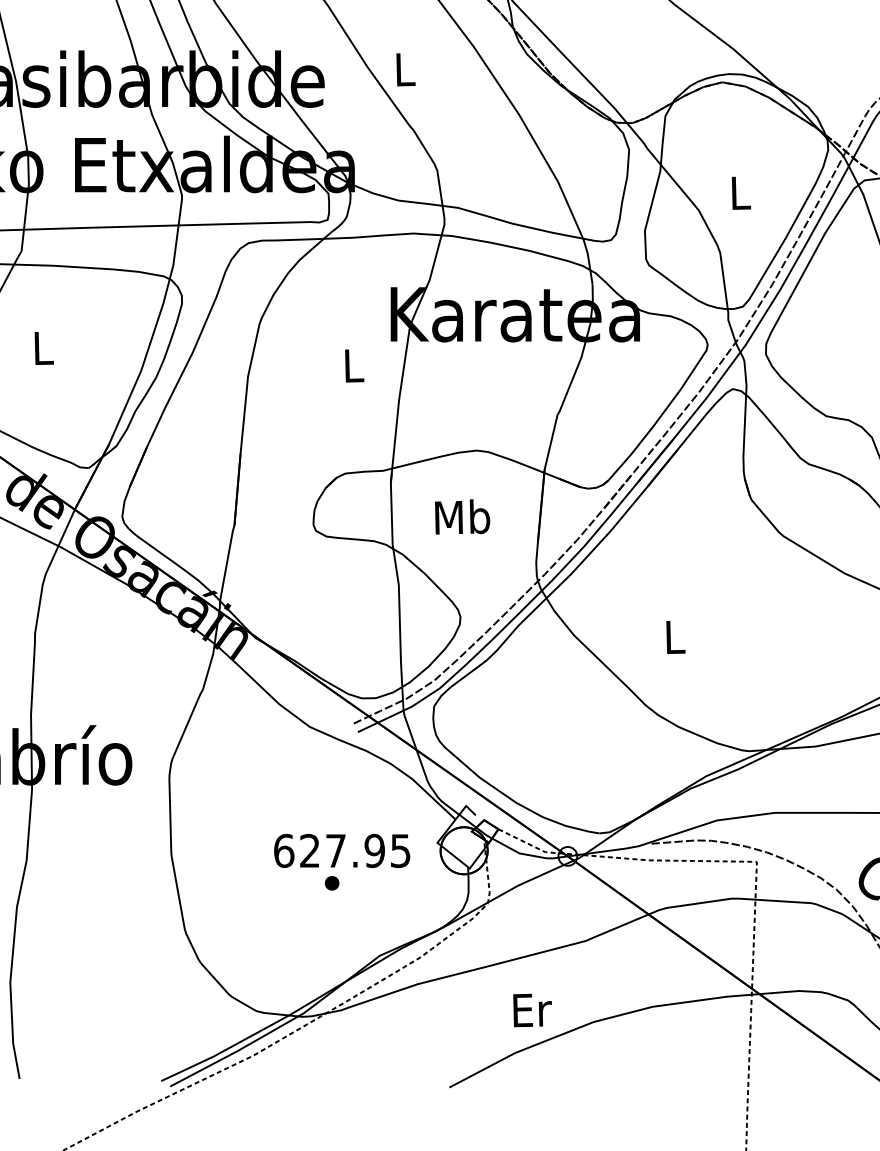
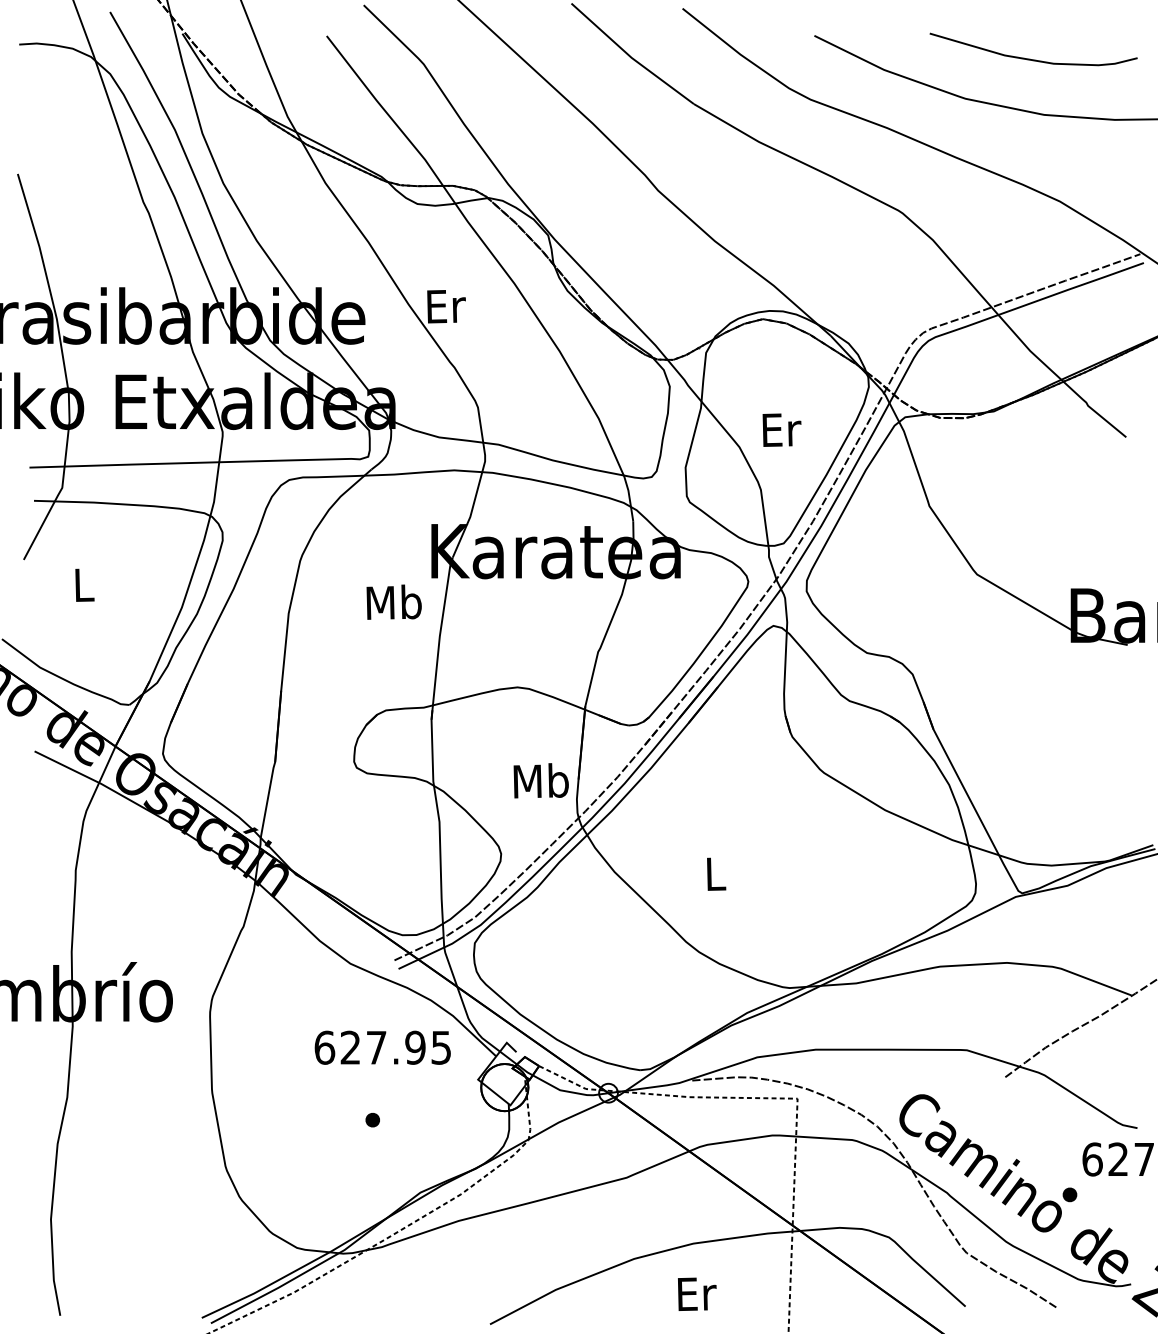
text: (405, 69) -> (446, 306), L -> Er
text: (740, 192) -> (781, 429), L -> Er
text: (352, 364) -> (393, 601), L -> Mb
text: (461, 516) -> (540, 780), moved
text: (341, 850) -> (382, 1047), moved
text: (532, 1009) -> (697, 1293), moved

